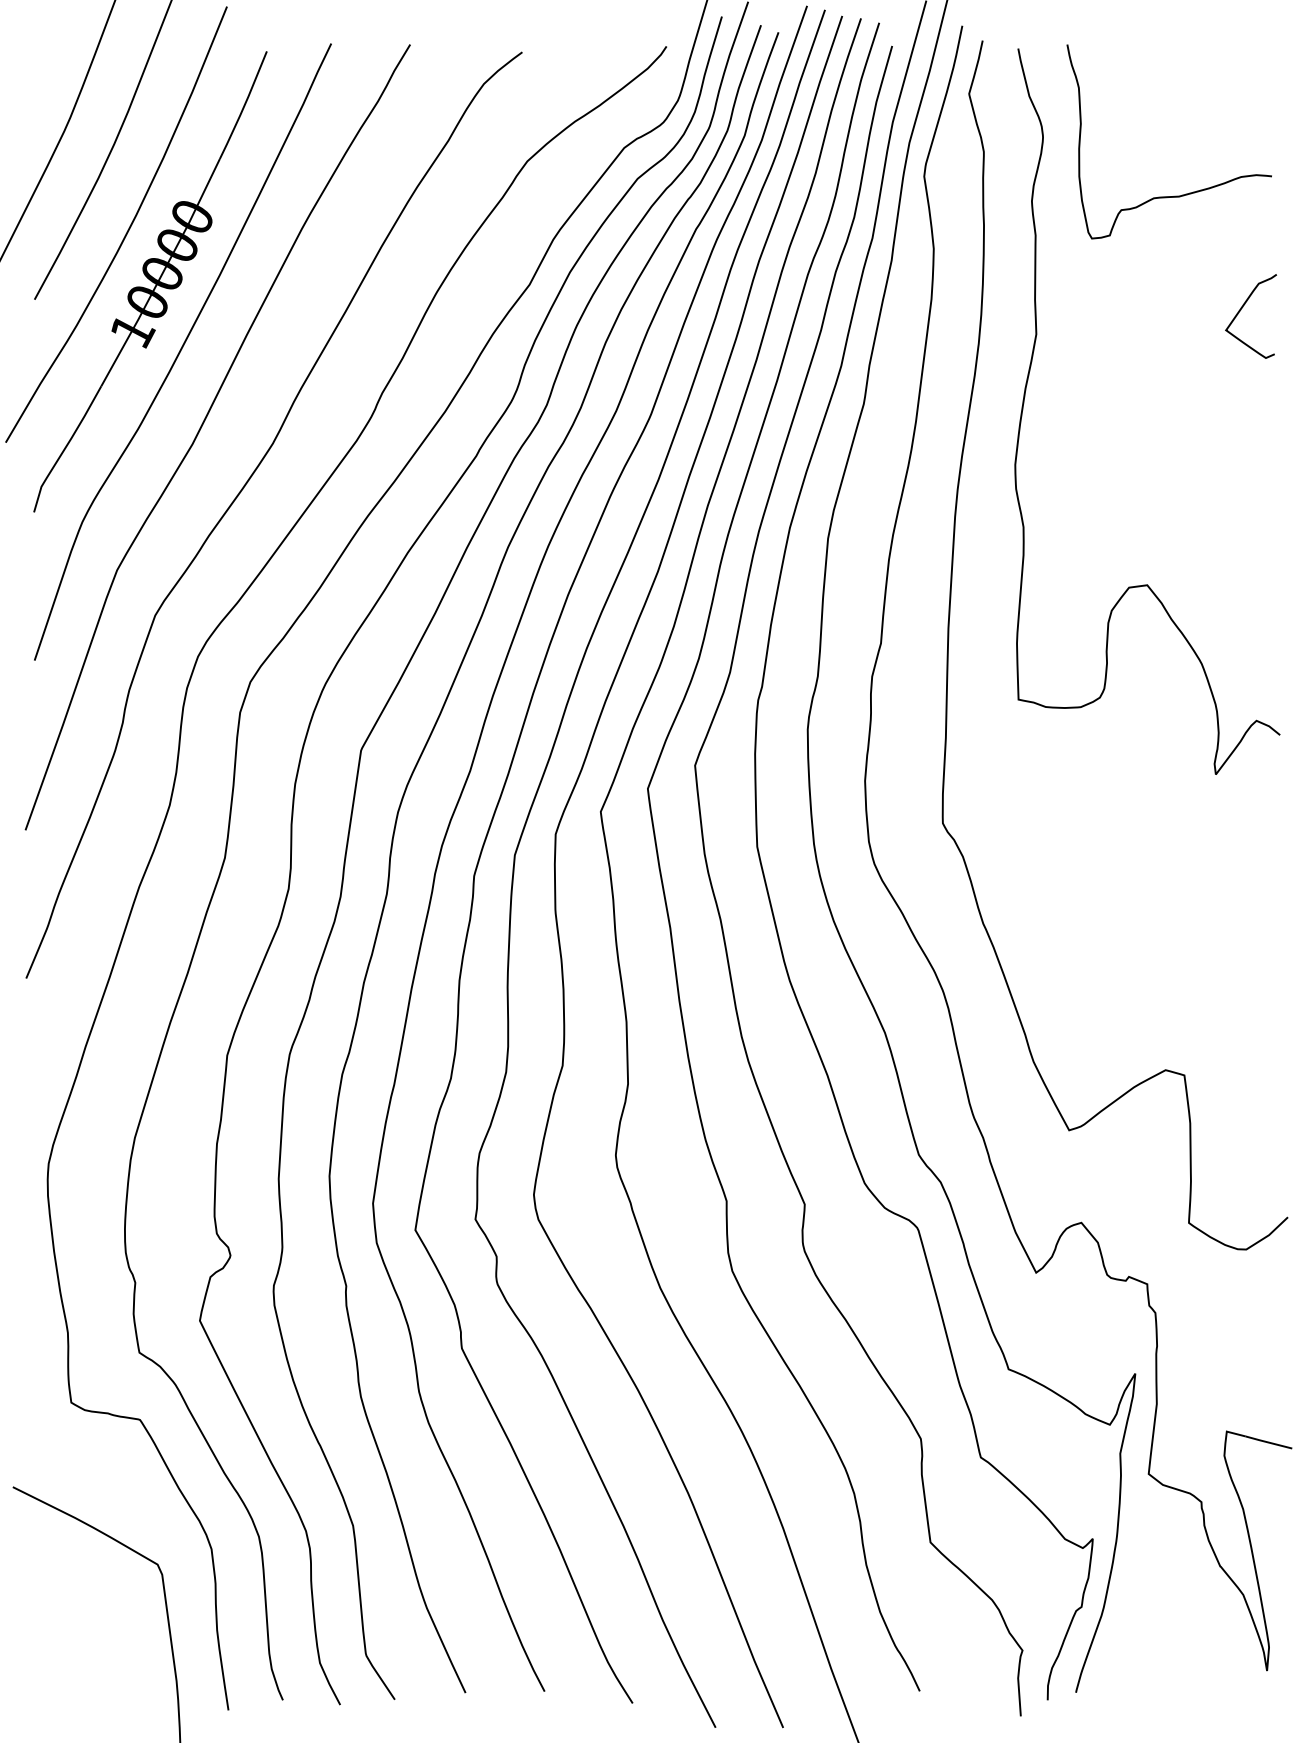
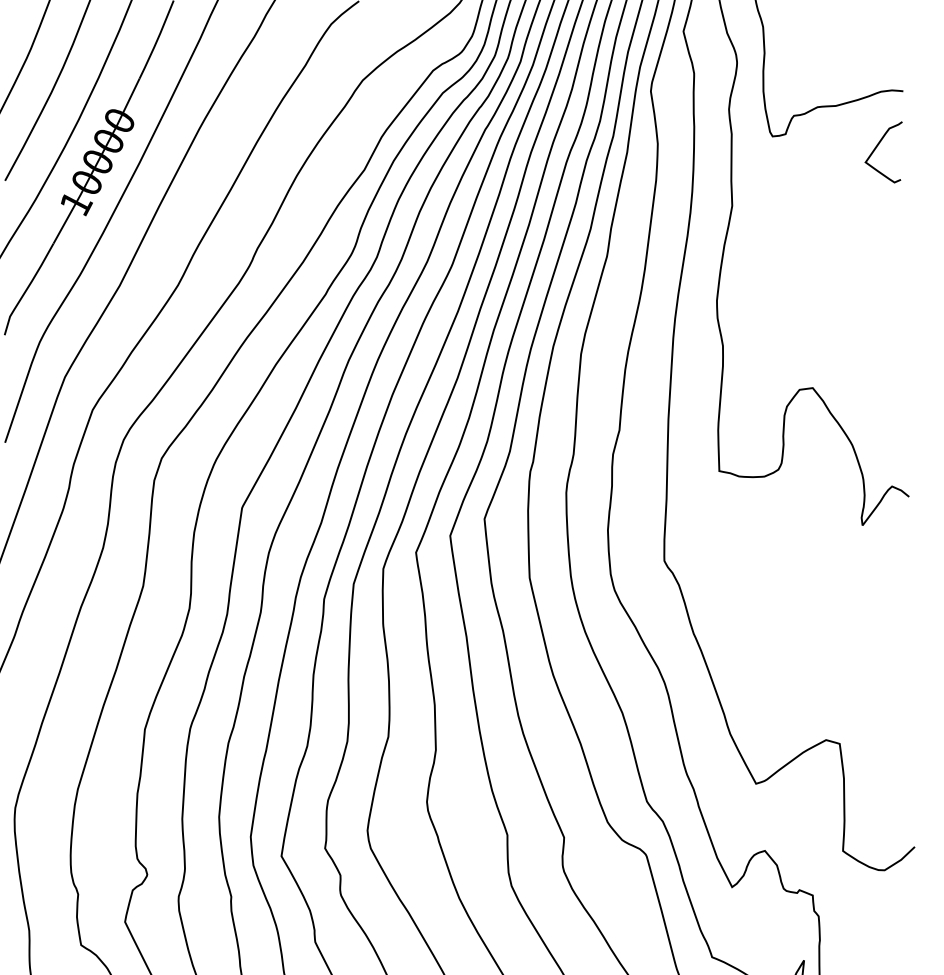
curve: (1241, 310) -> (876, 148), moved

